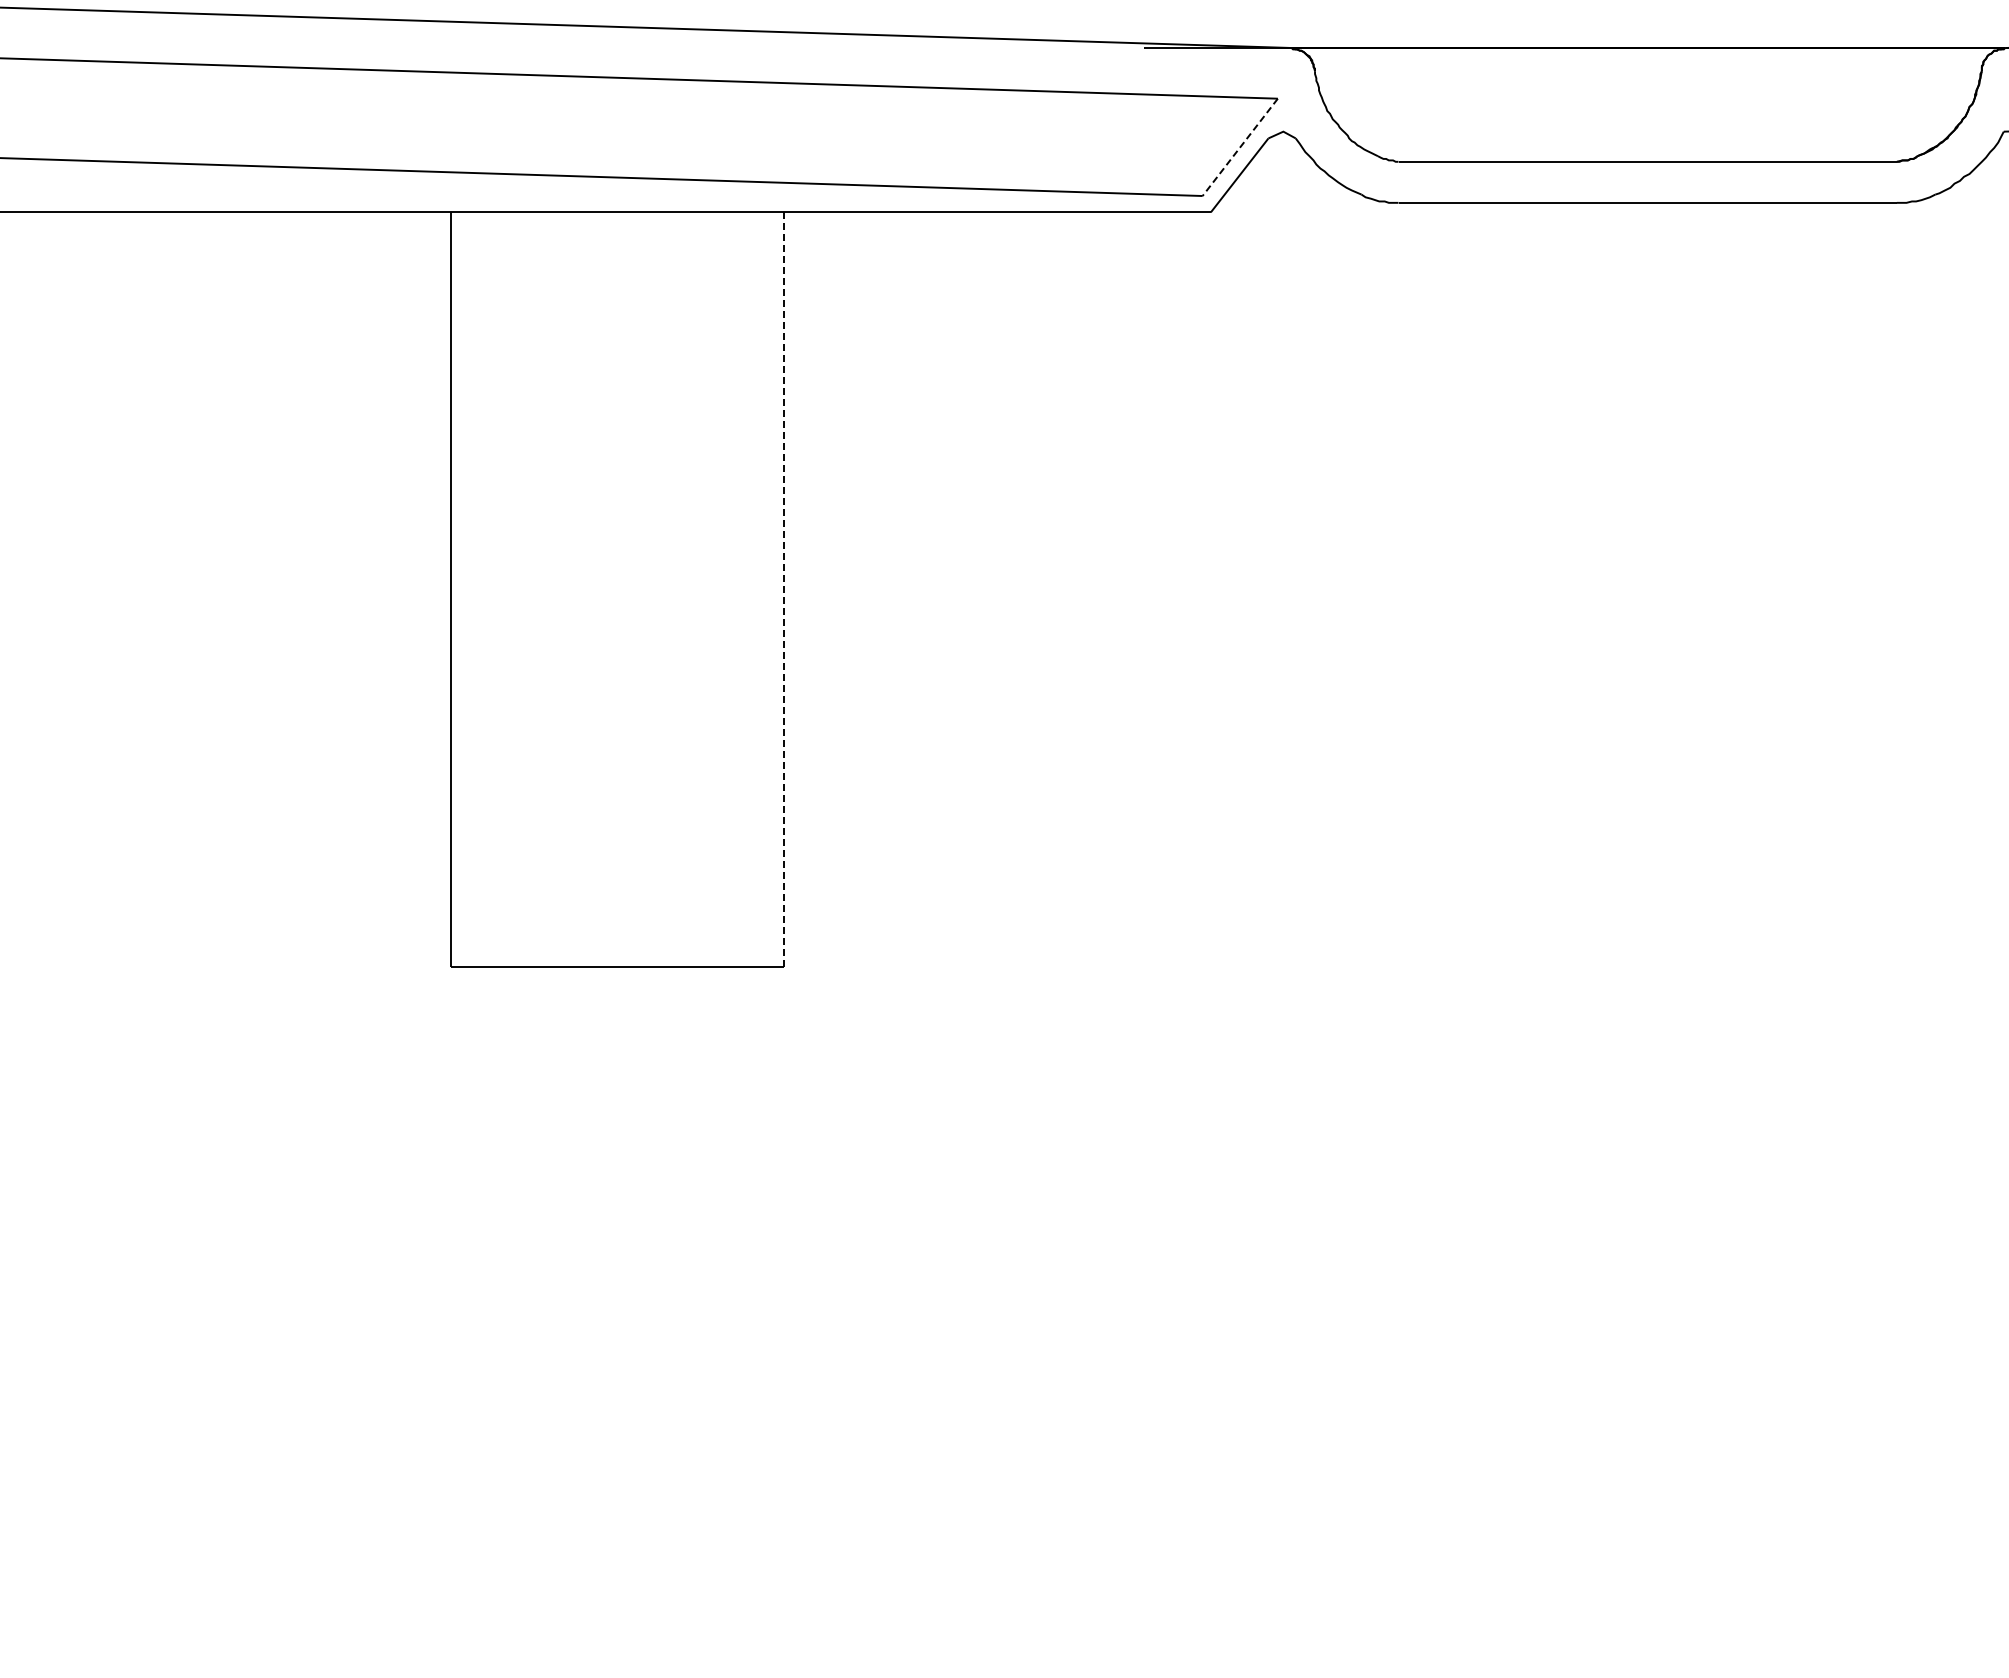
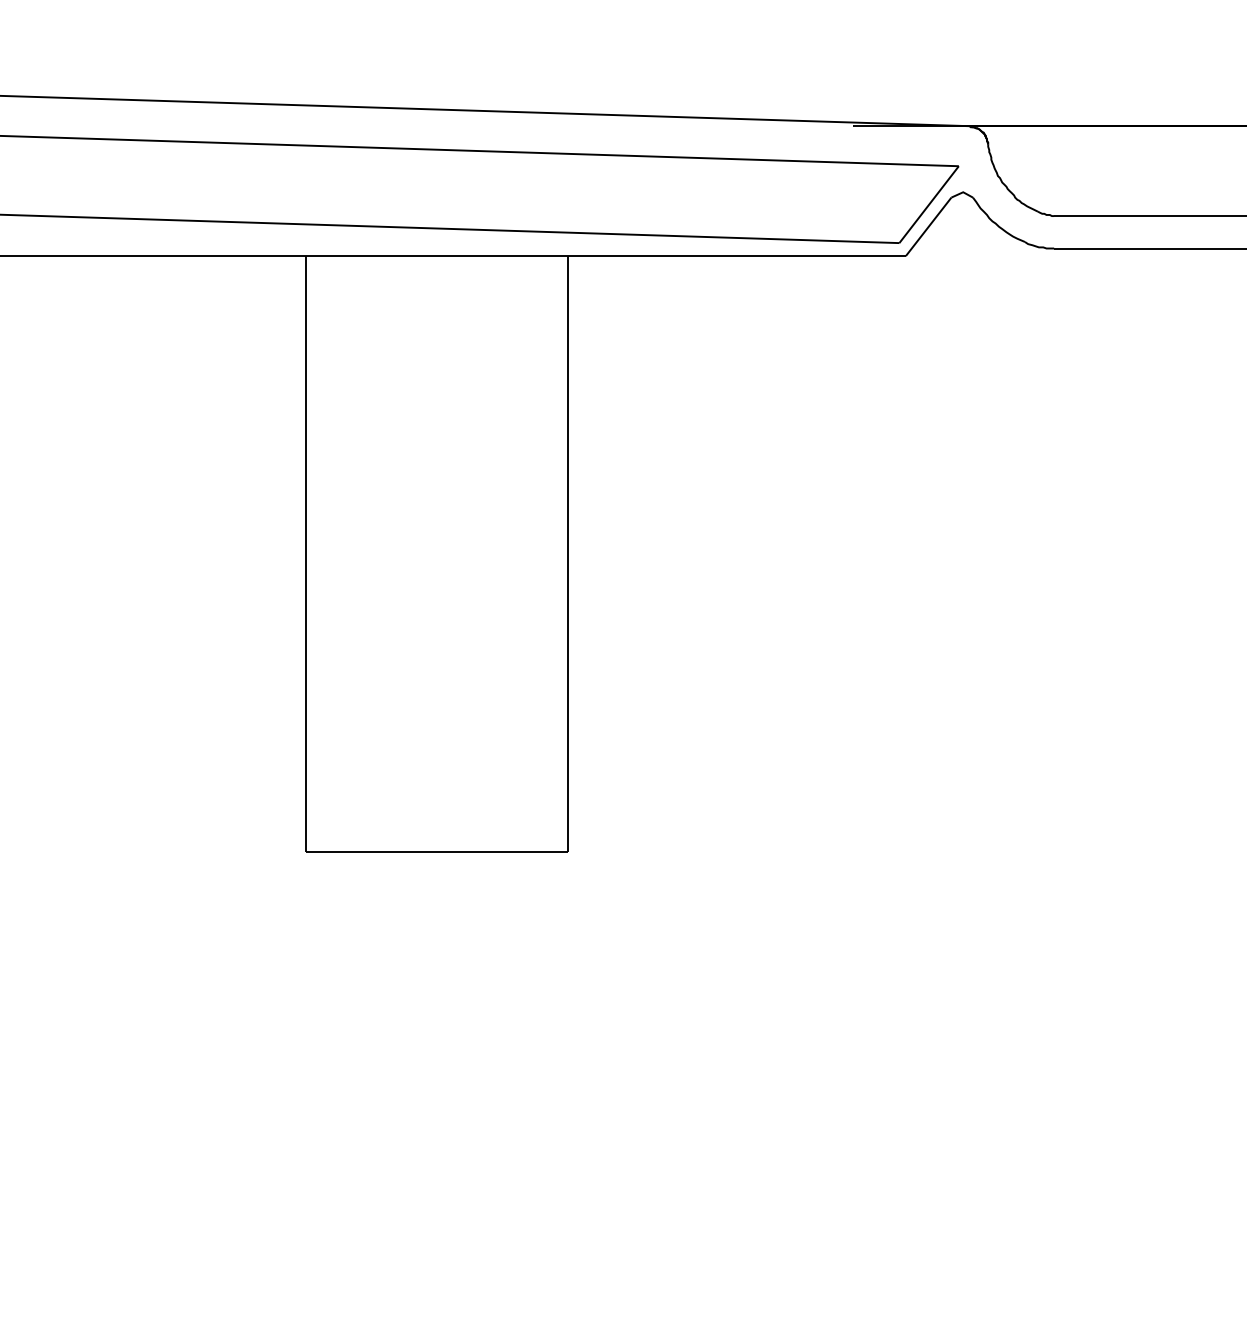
line: (1240, 147) -> (929, 204), dashed -> solid
line: (783, 589) -> (568, 553), dashed -> solid

